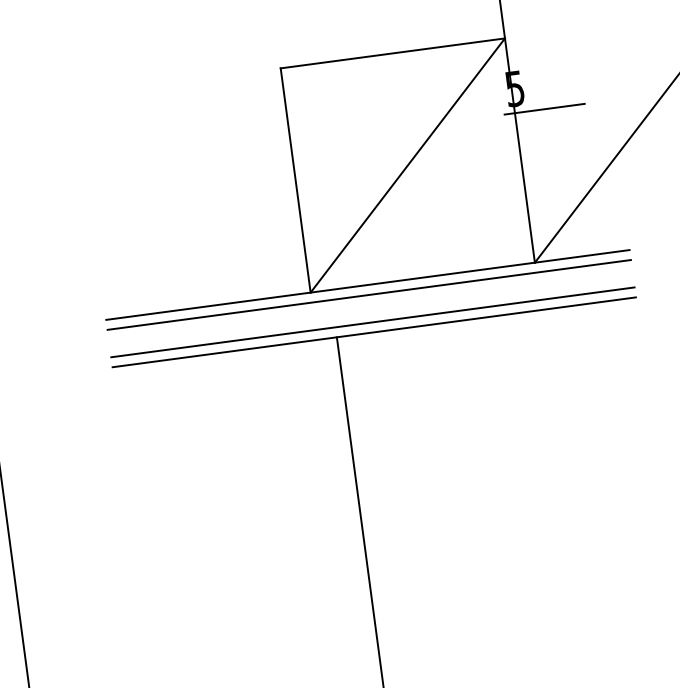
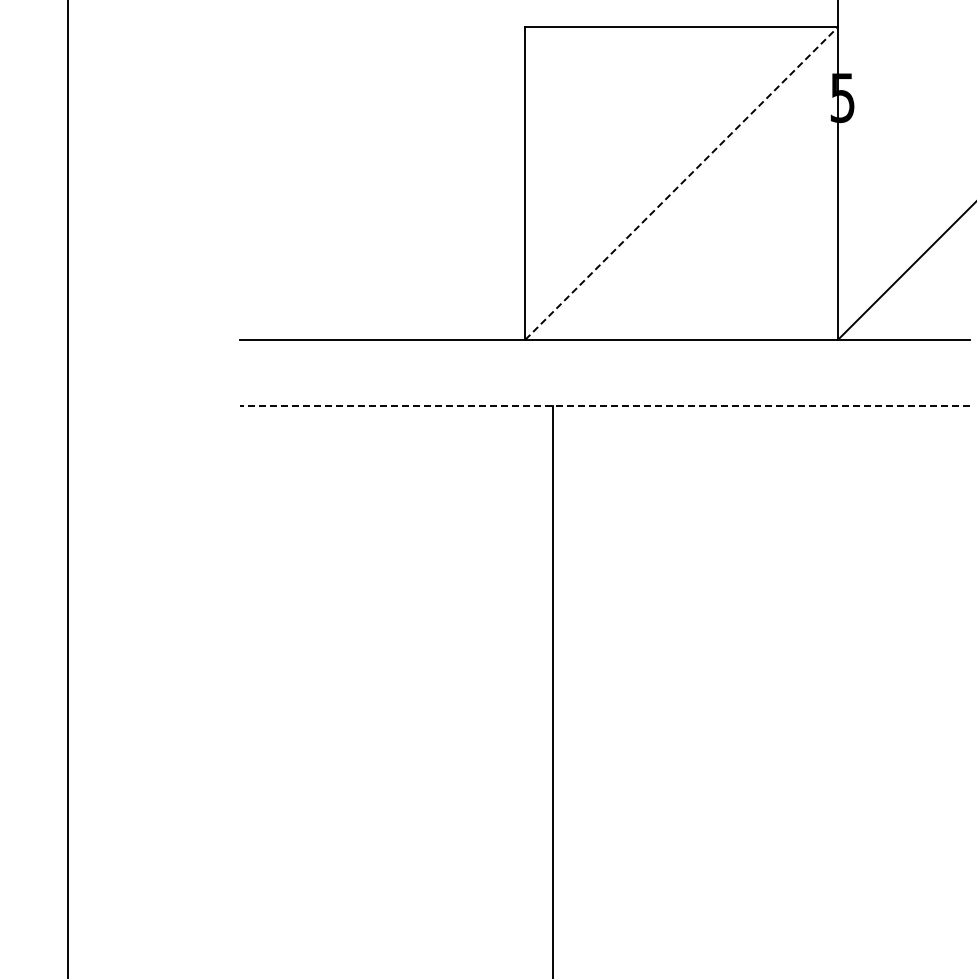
line: (544, 109) -> (879, 131), removed
line: (408, 165) -> (682, 183), solid -> dashed
line: (369, 294) -> (605, 353), removed
line: (373, 322) -> (605, 391), removed
line: (374, 332) -> (605, 405), solid -> dashed

